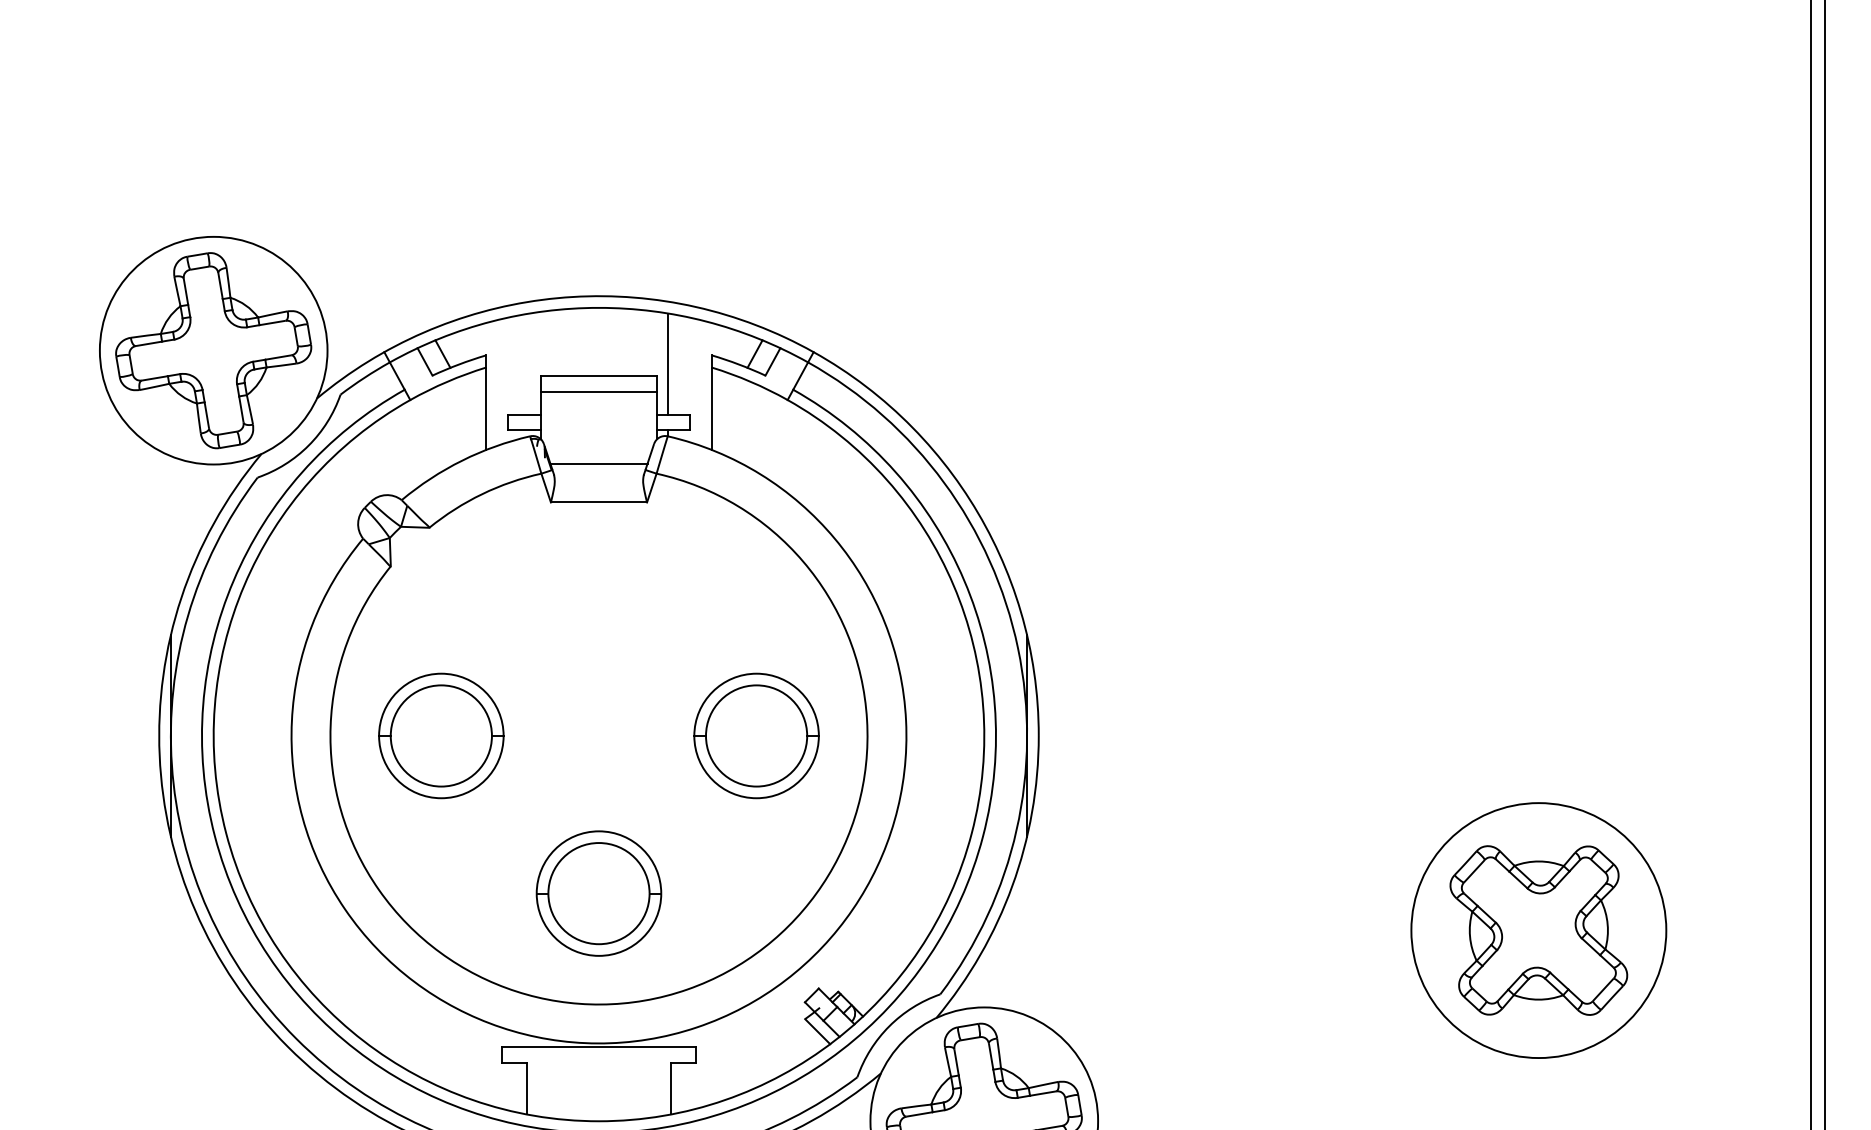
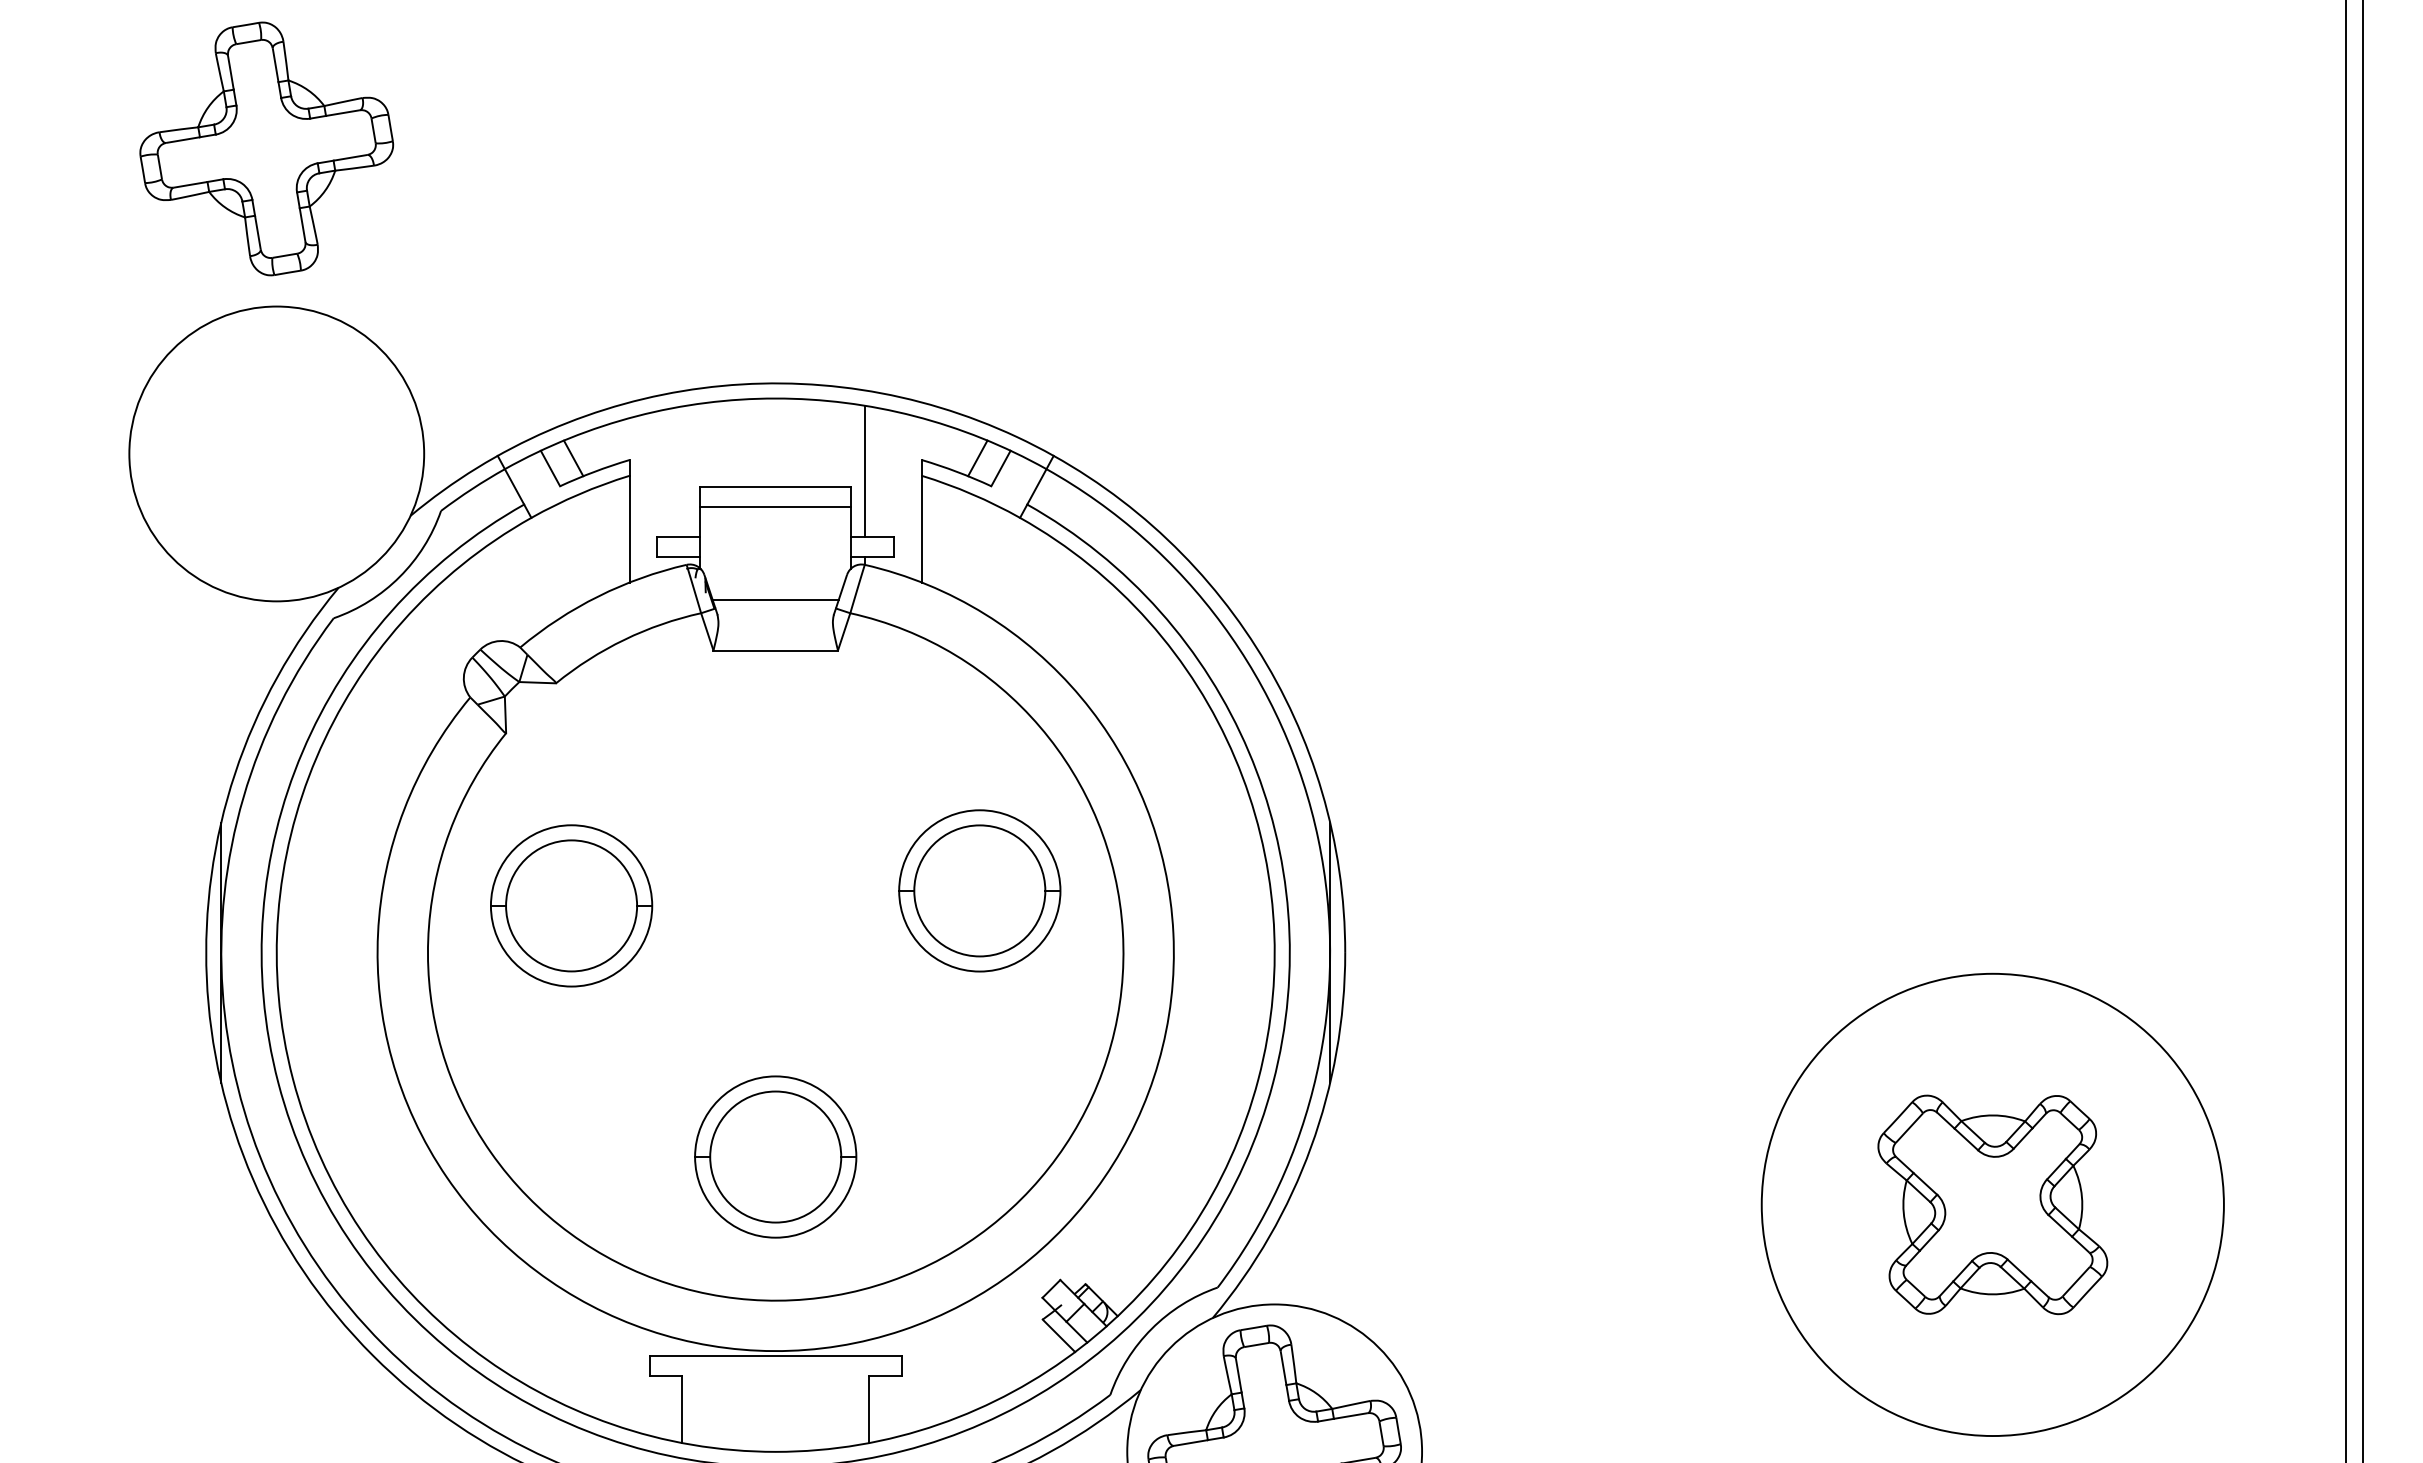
part: (213, 350) -> (266, 148), moved
part: (441, 735) -> (571, 905), moved
part: (756, 735) -> (979, 890), moved
circle: (1538, 930) -> (1992, 1204), size x1.4

